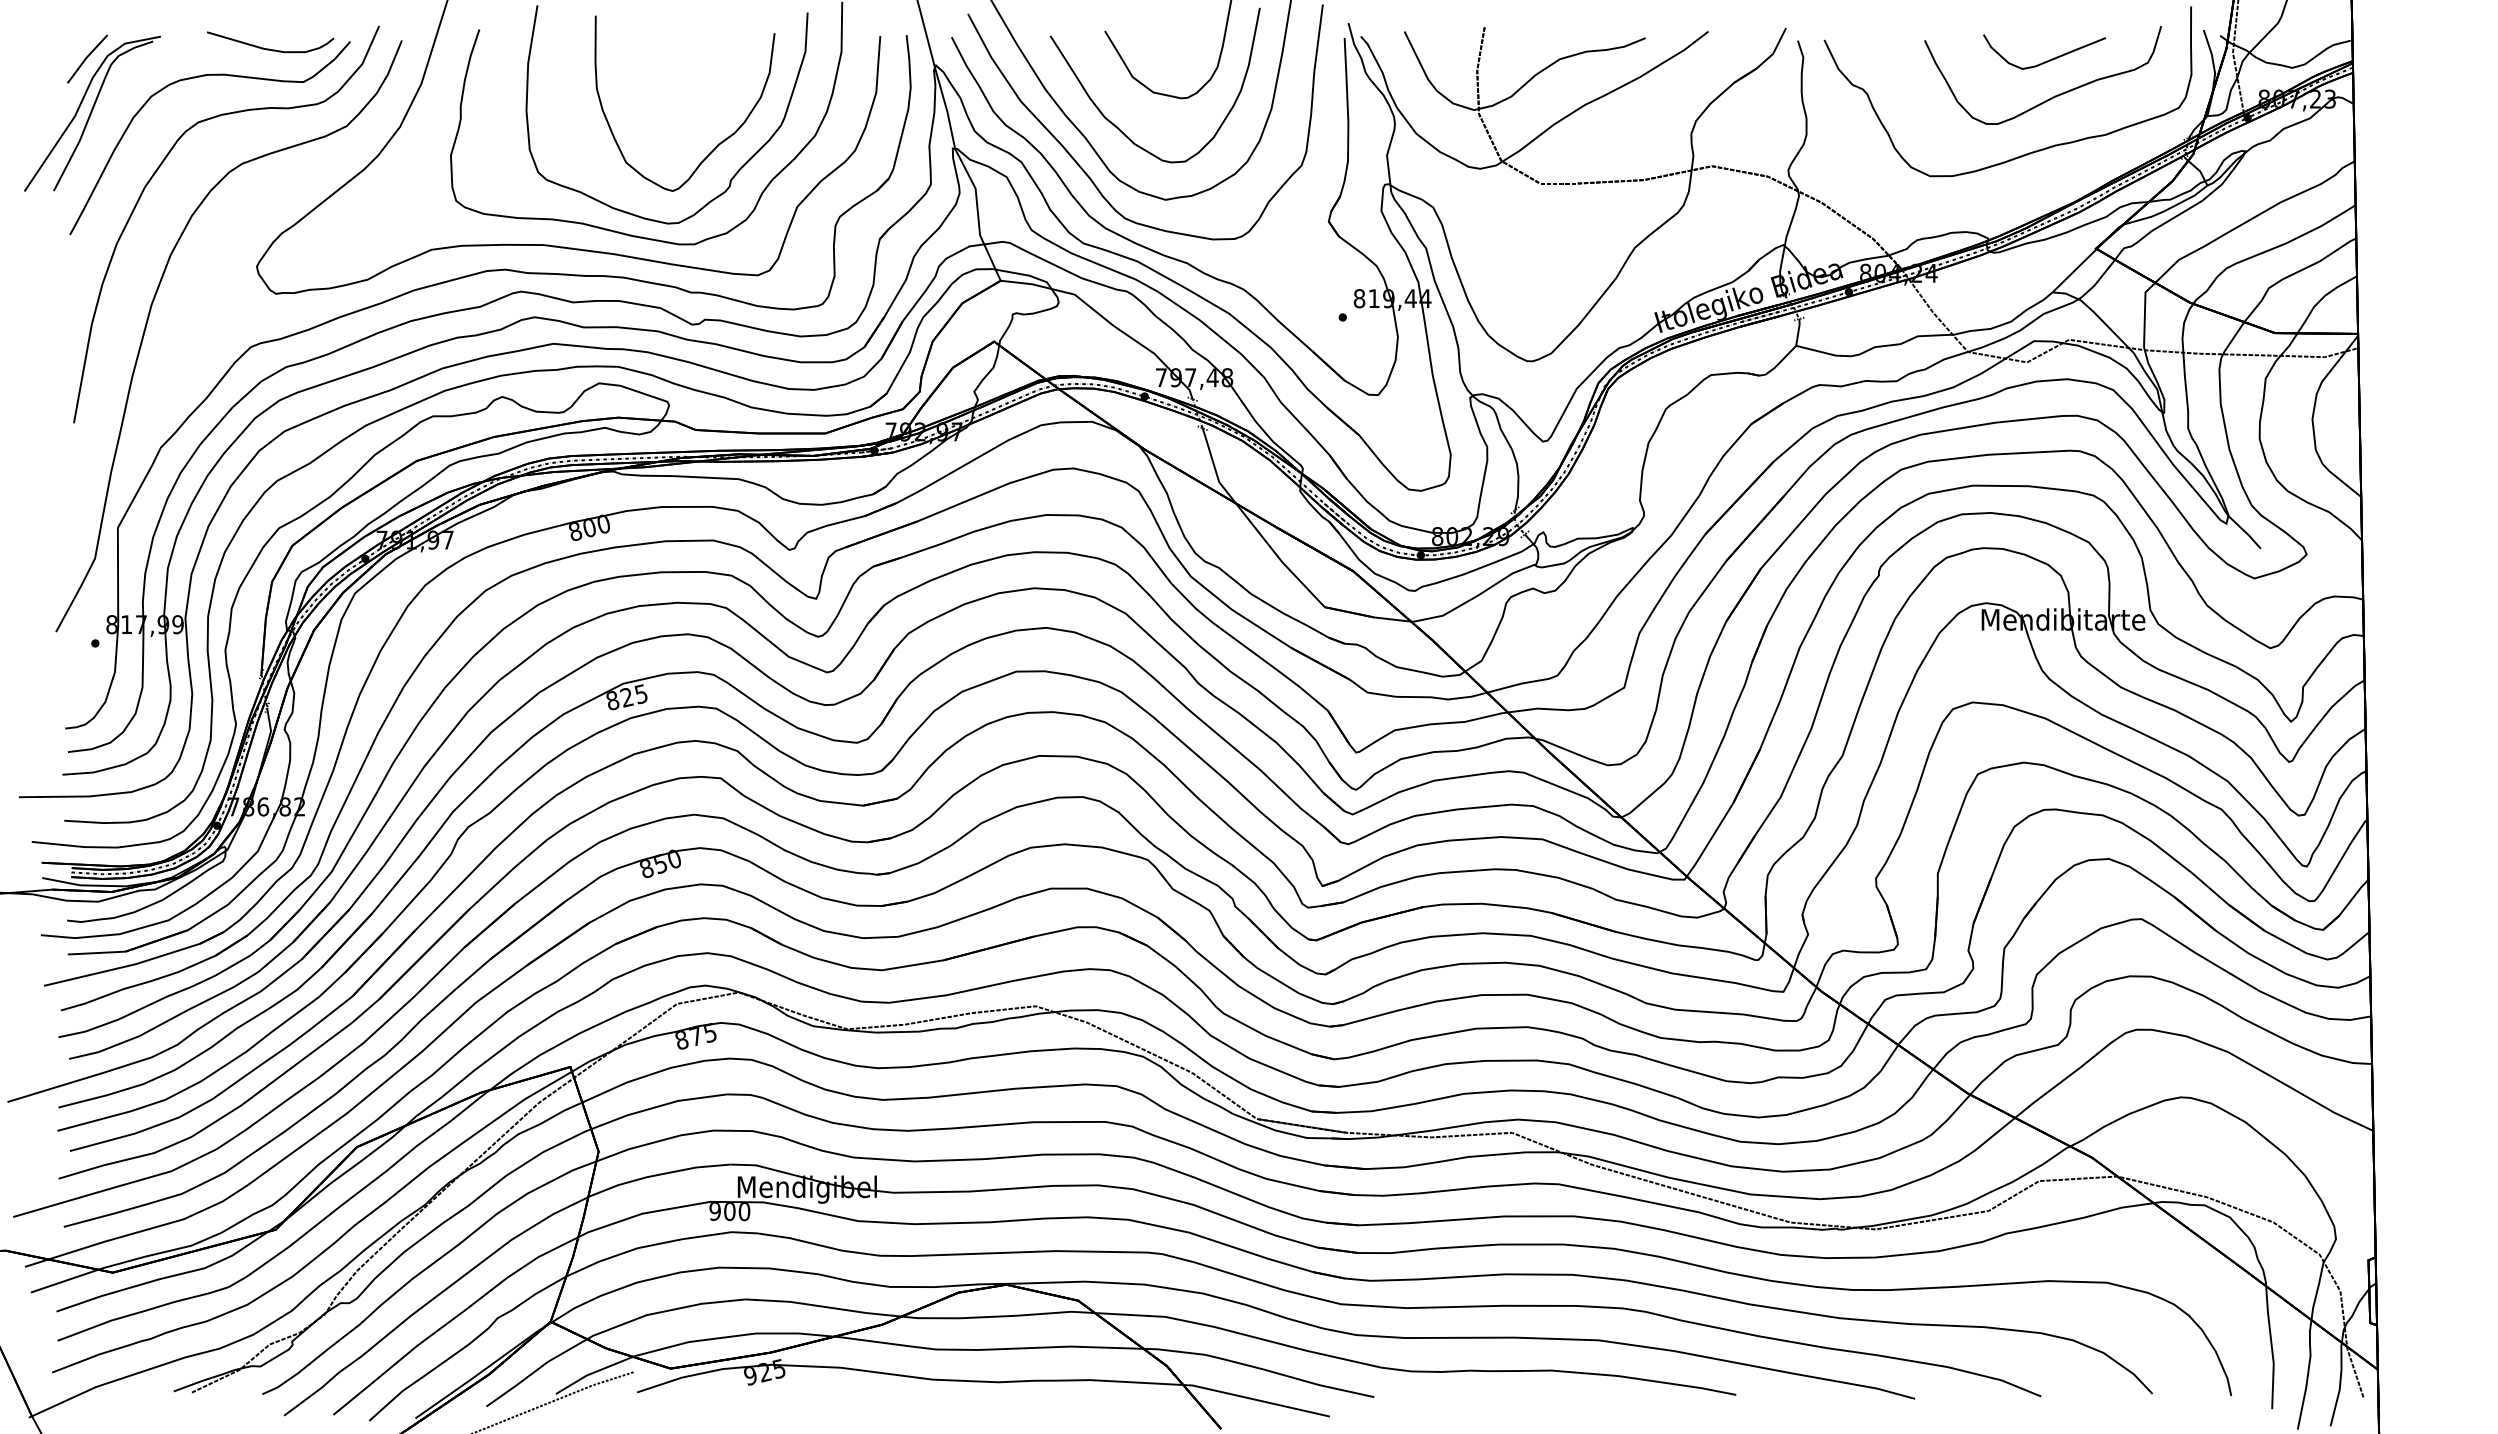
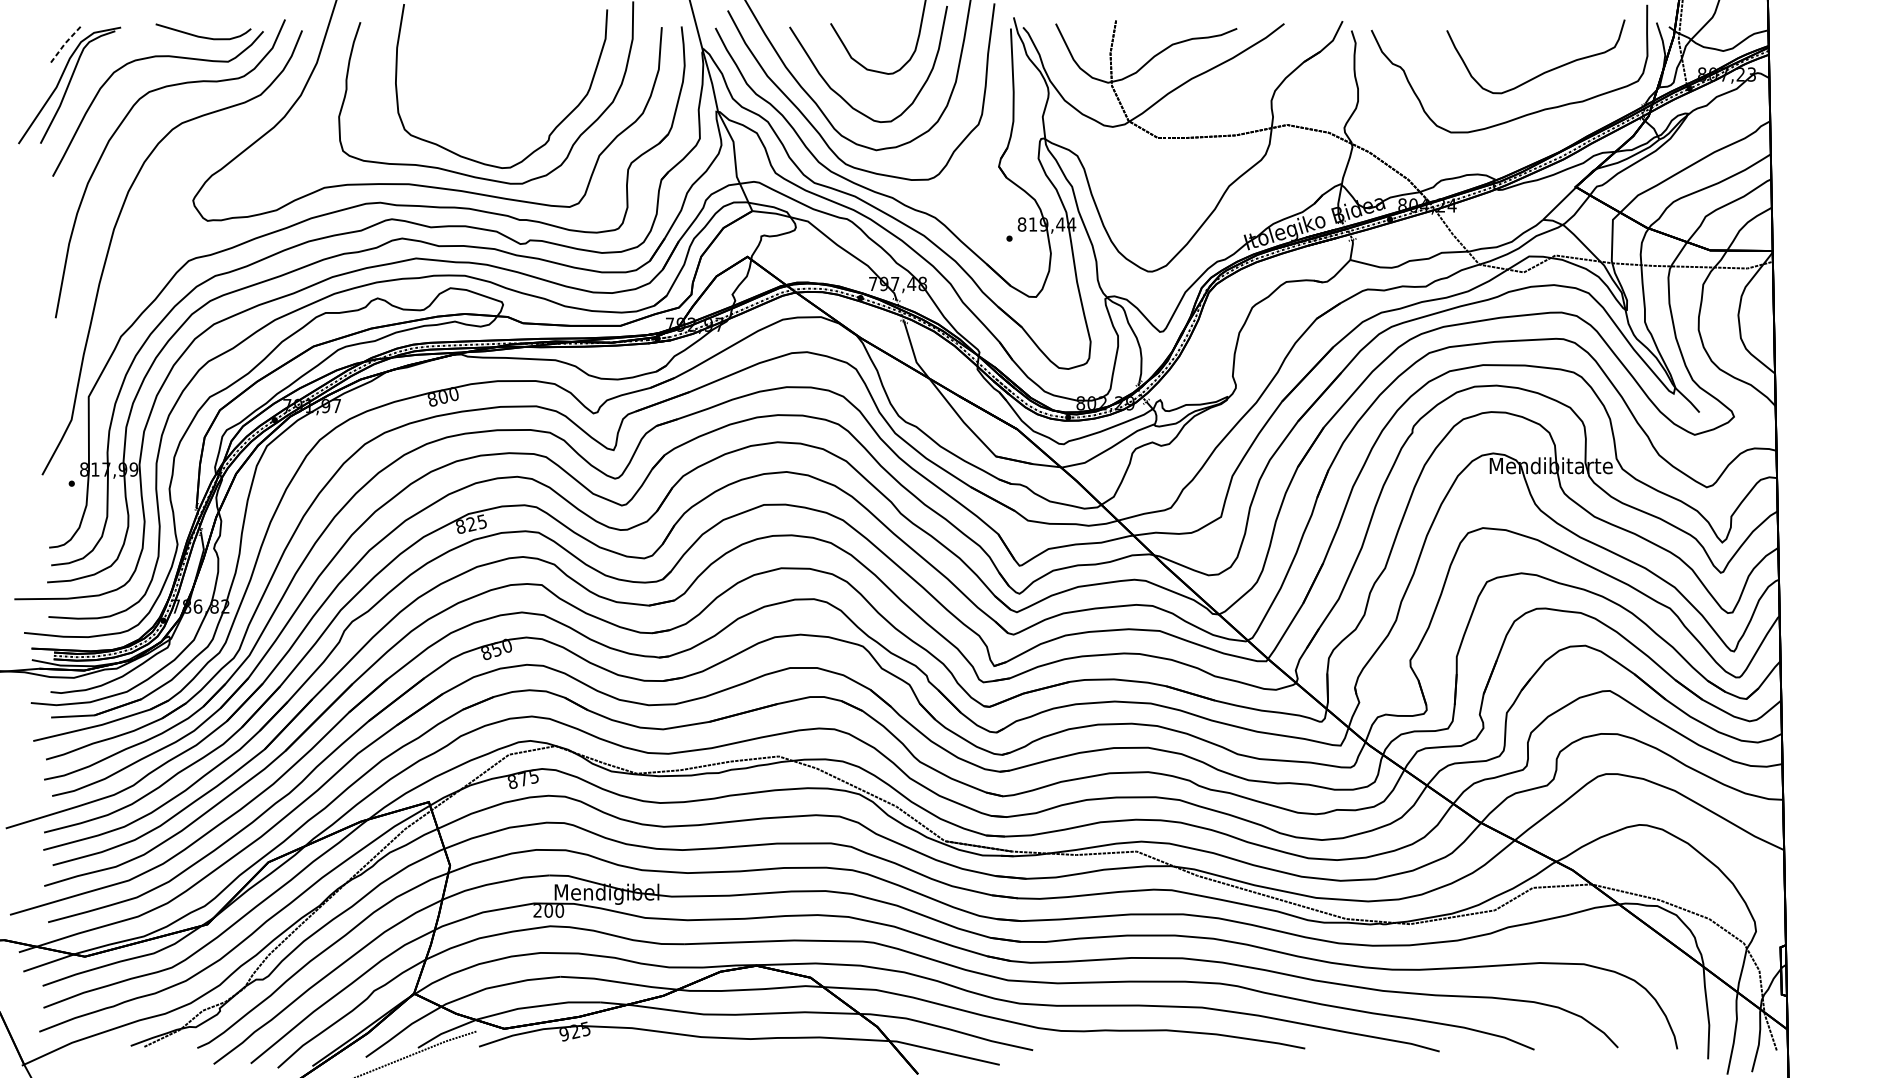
line: (86, 57) -> (65, 43), solid -> dashed
curve: (2049, 59) -> (1540, 44), removed
curve: (718, 143) -> (540, 107), removed
text: (714, 1211) -> (537, 910), 900 -> 200

